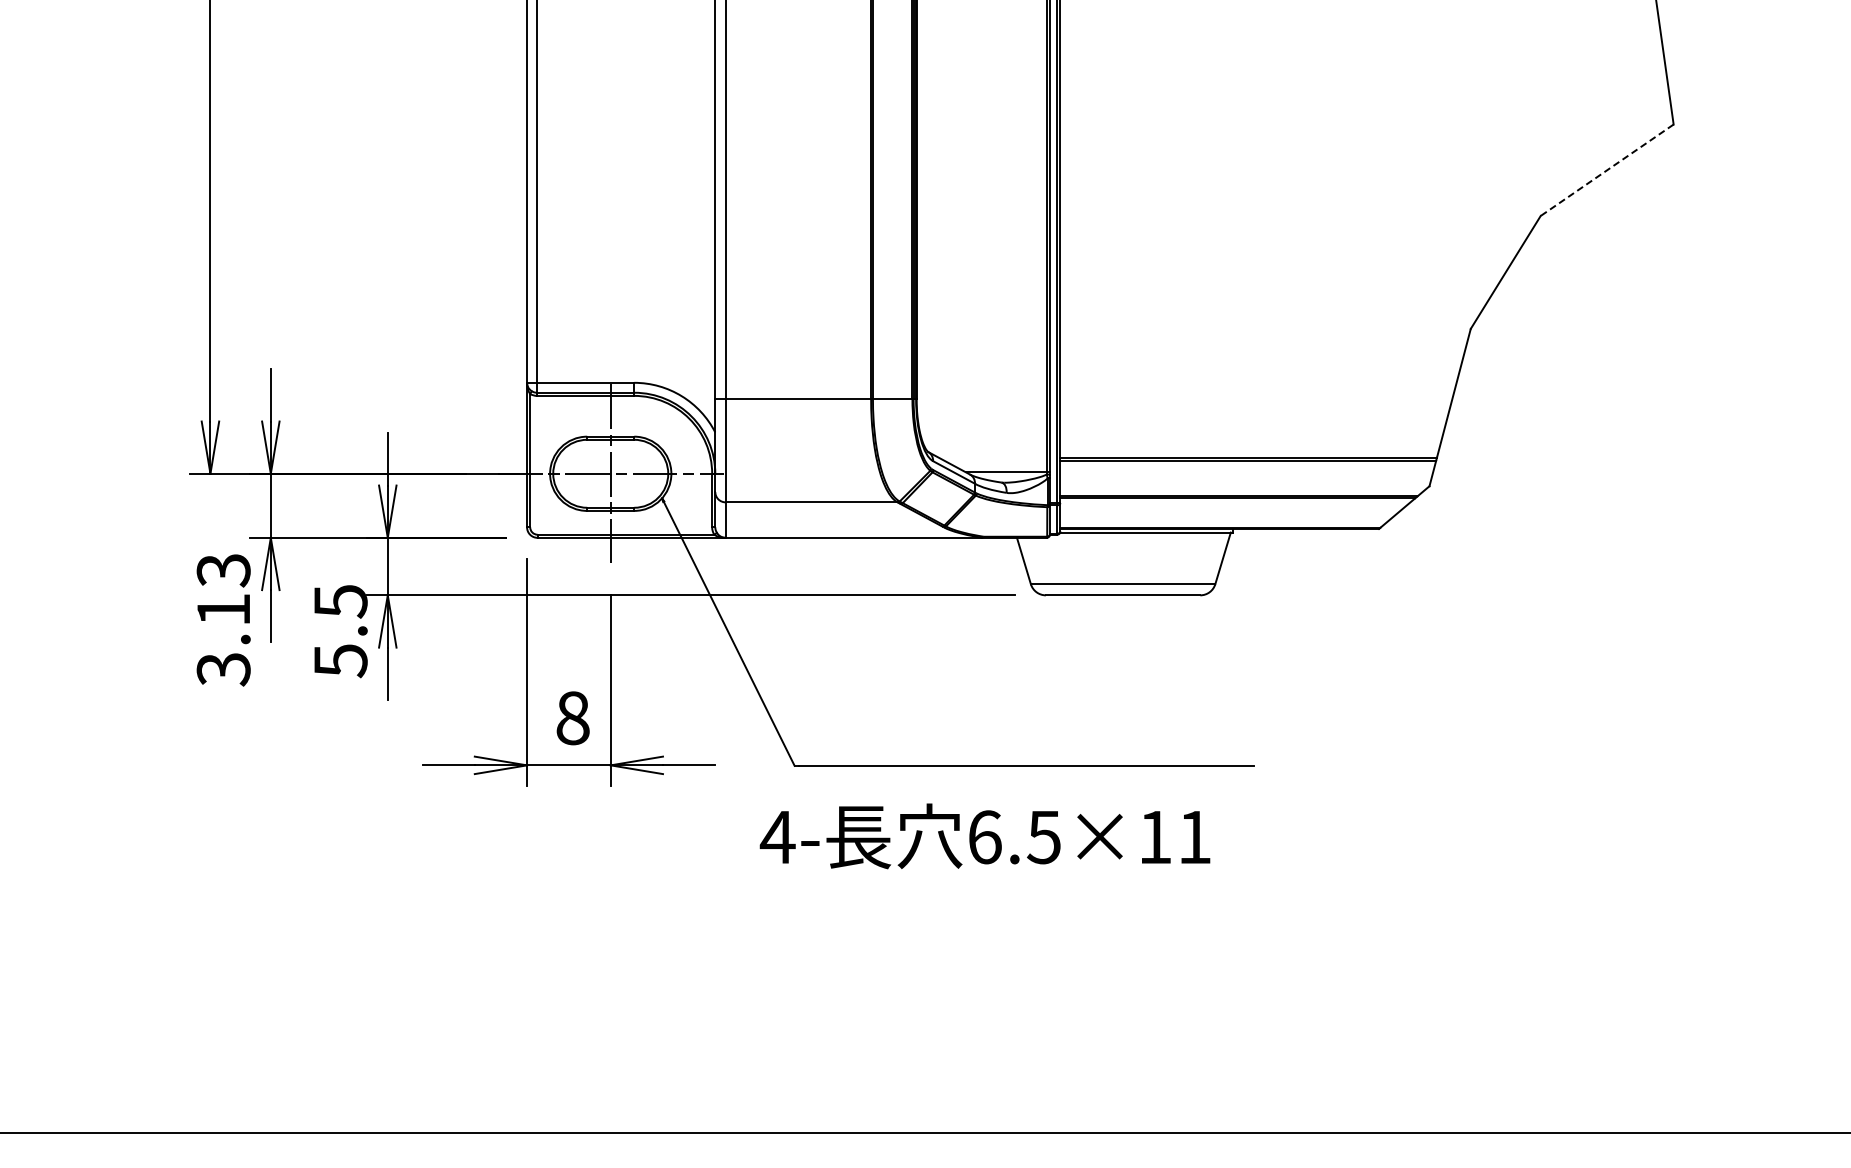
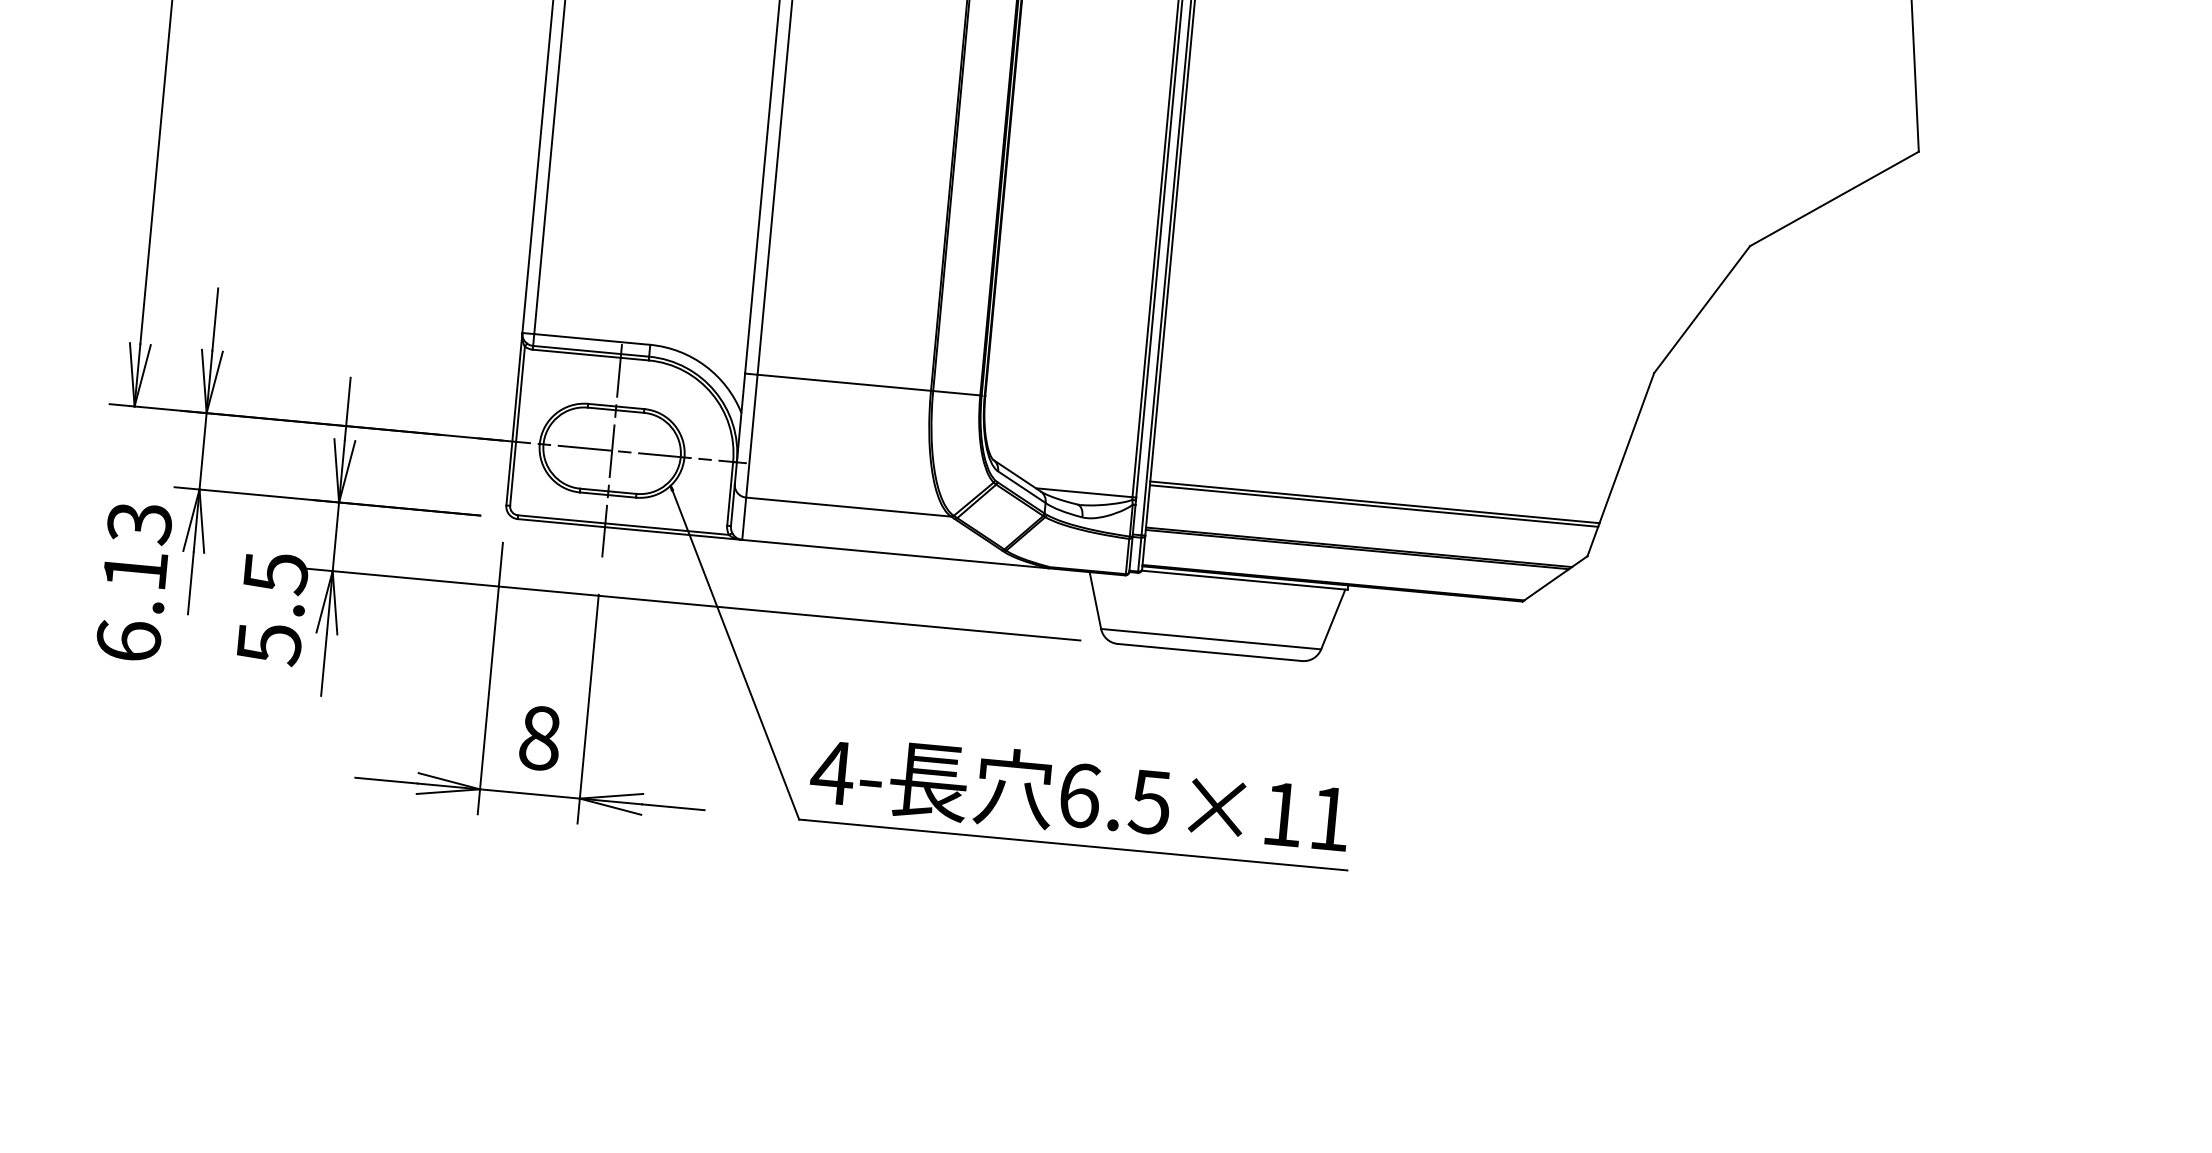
line: (1607, 170) -> (1834, 199), dashed -> solid
text: (223, 669) -> (128, 641), 3.13 -> 6.13
text: (984, 836) -> (1079, 794), moved

